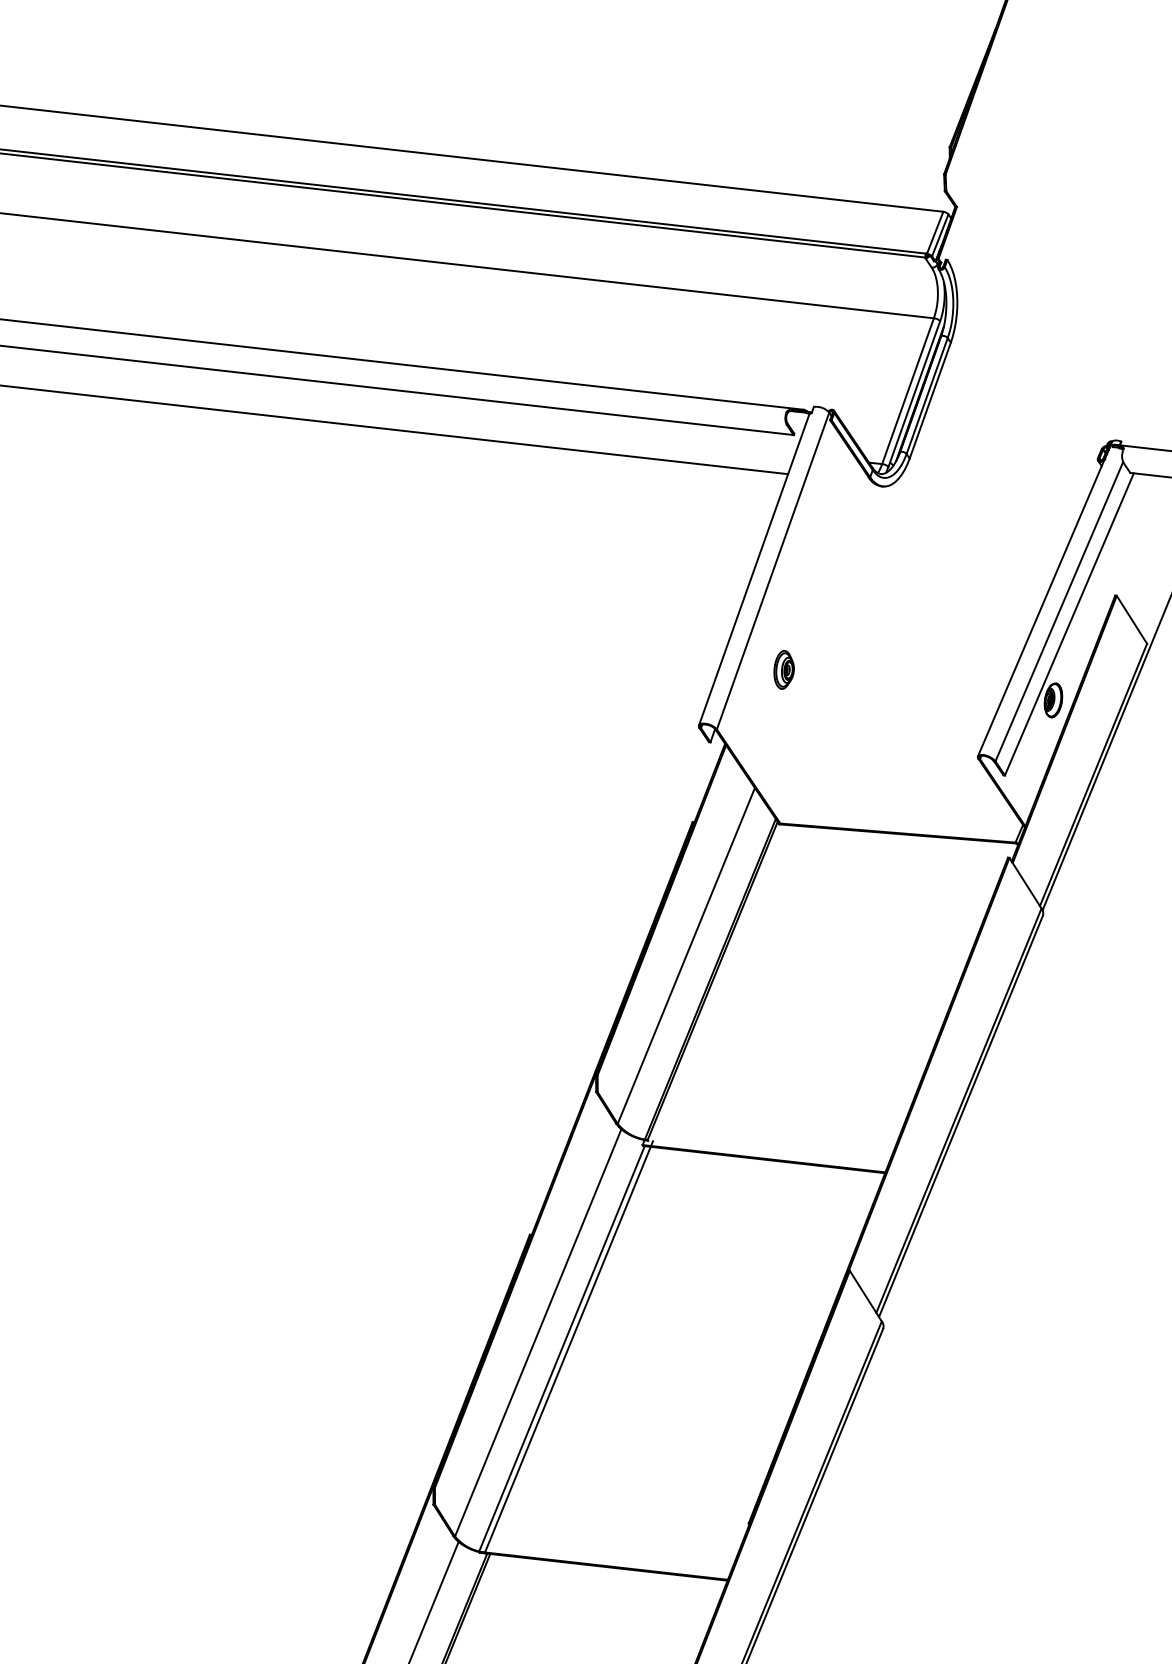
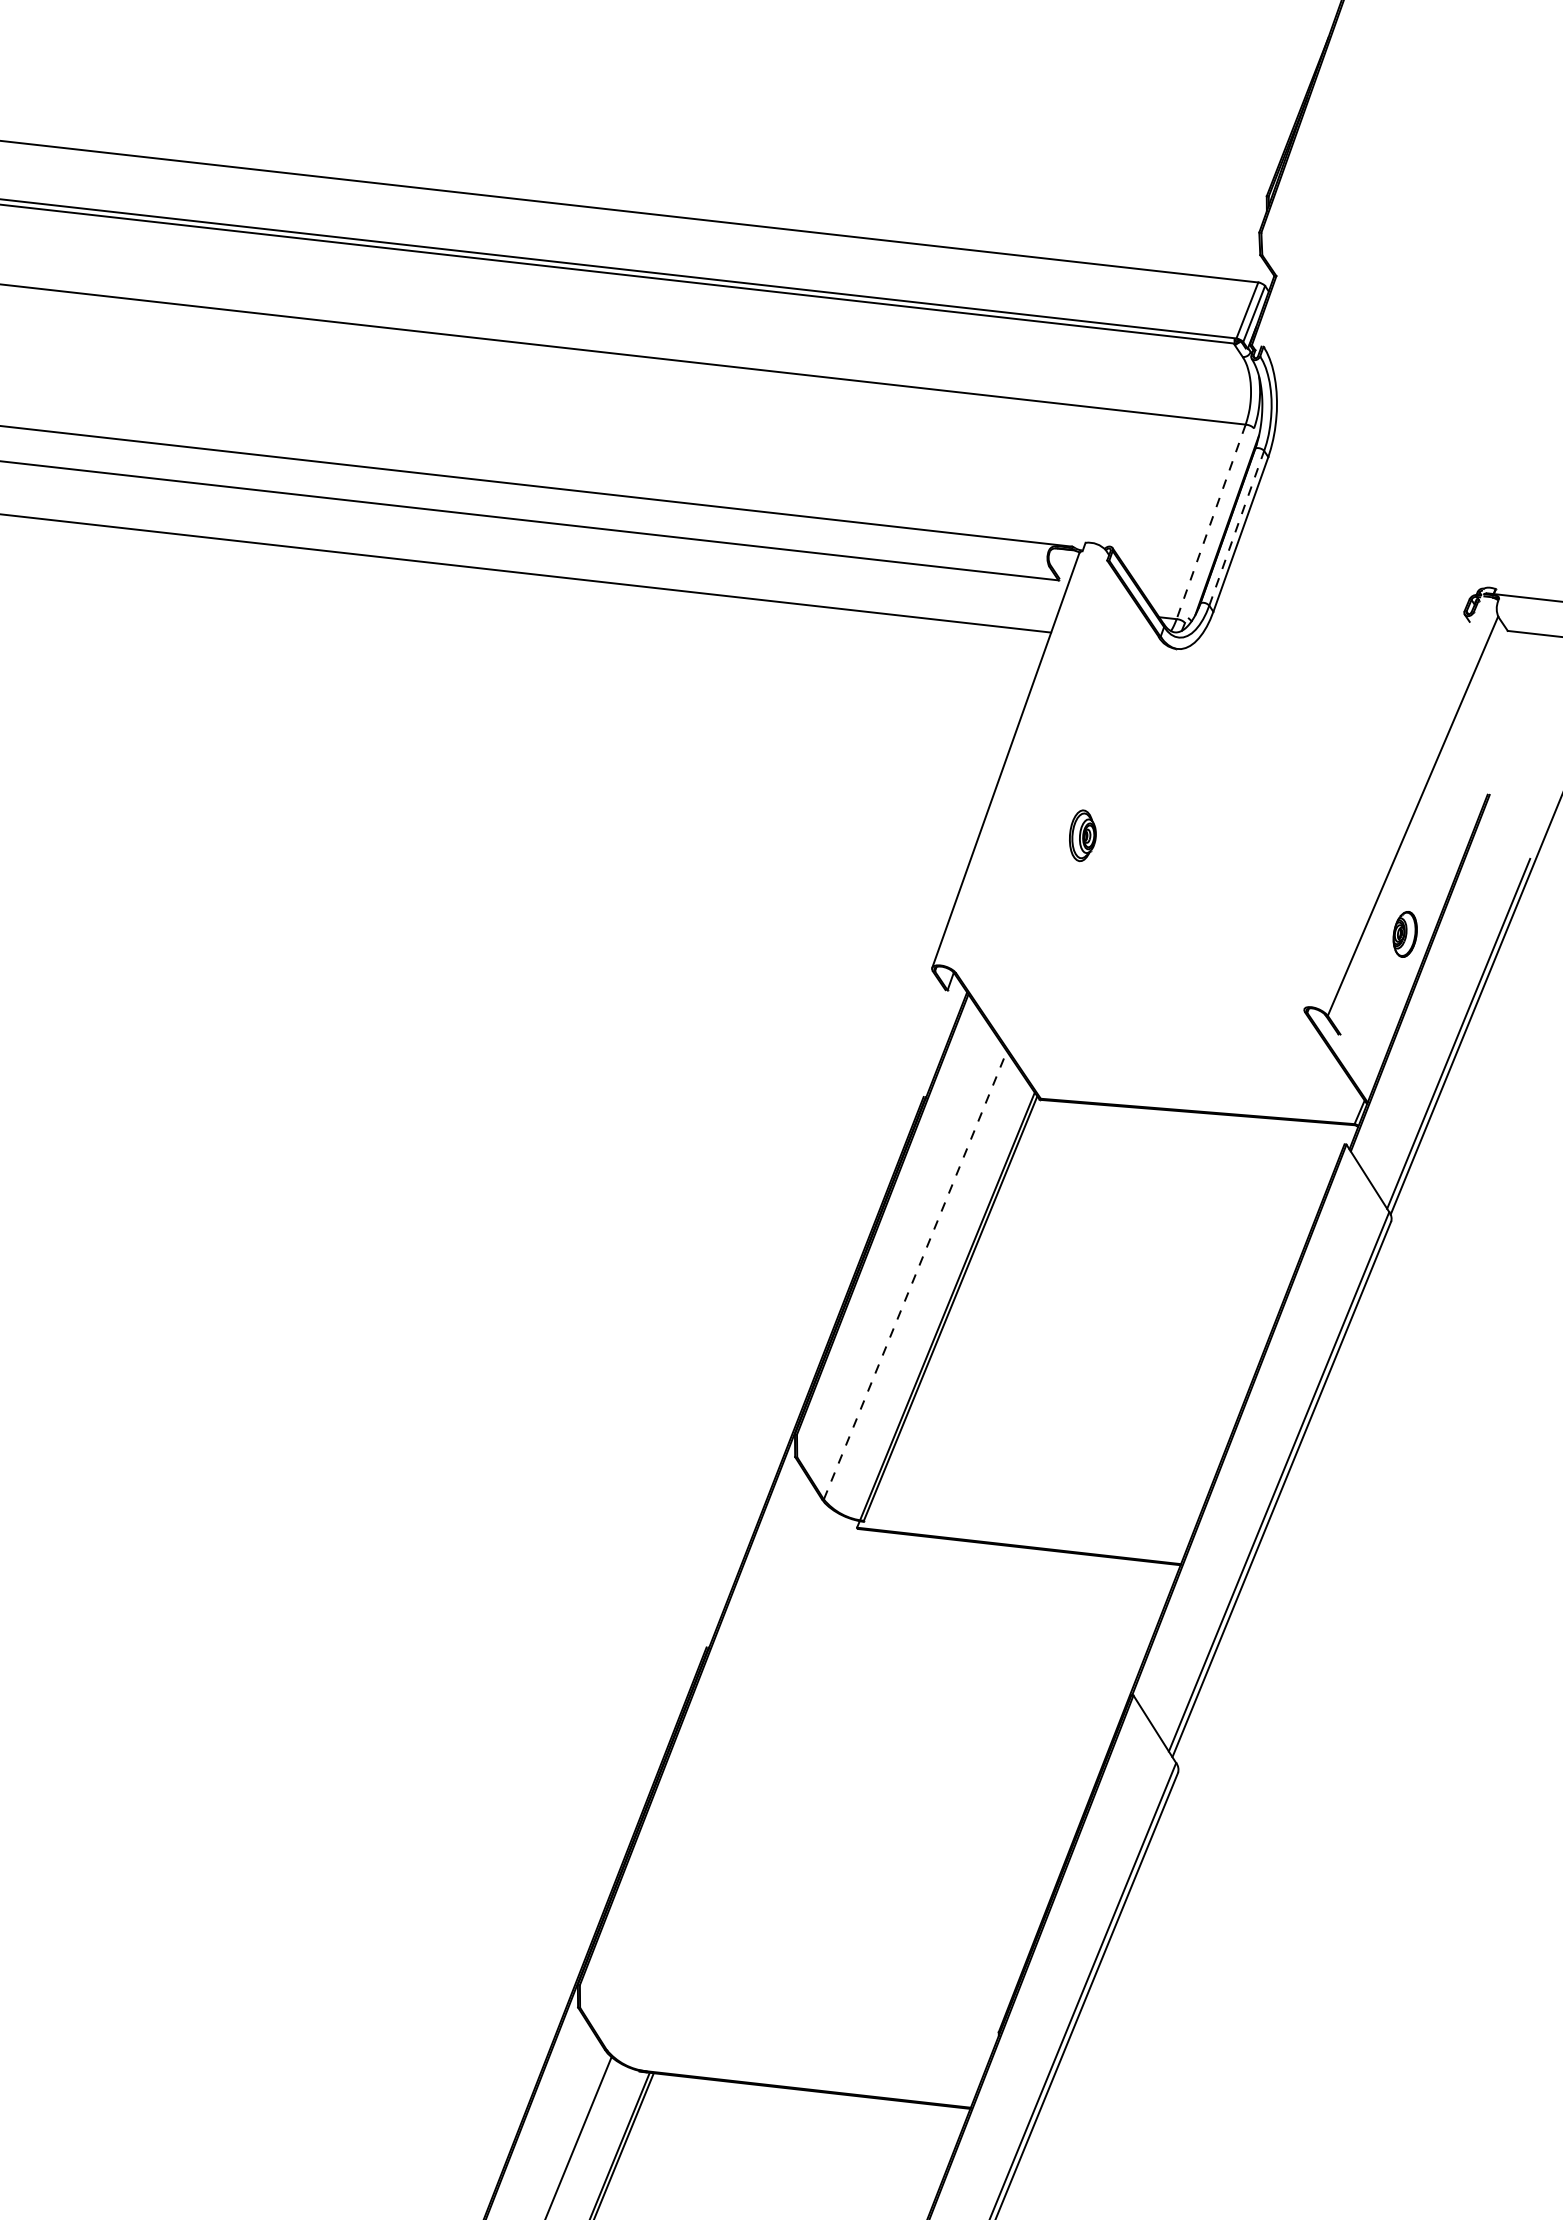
line: (908, 391) -> (1211, 522), solid -> dashed
line: (914, 393) -> (1219, 525), removed
line: (927, 395) -> (1236, 527), solid -> dashed
line: (773, 570) -> (1031, 761), removed
line: (1044, 599) -> (1393, 799), removed
line: (1131, 619) -> (1509, 826), removed
line: (1069, 624) -> (1426, 832), removed
part: (783, 669) -> (1082, 835), moved
line: (686, 955) -> (915, 1274), solid -> dashed
line: (538, 1332) -> (717, 1777), removed
line: (568, 1346) -> (758, 1796), removed
line: (561, 1348) -> (748, 1799), removed

